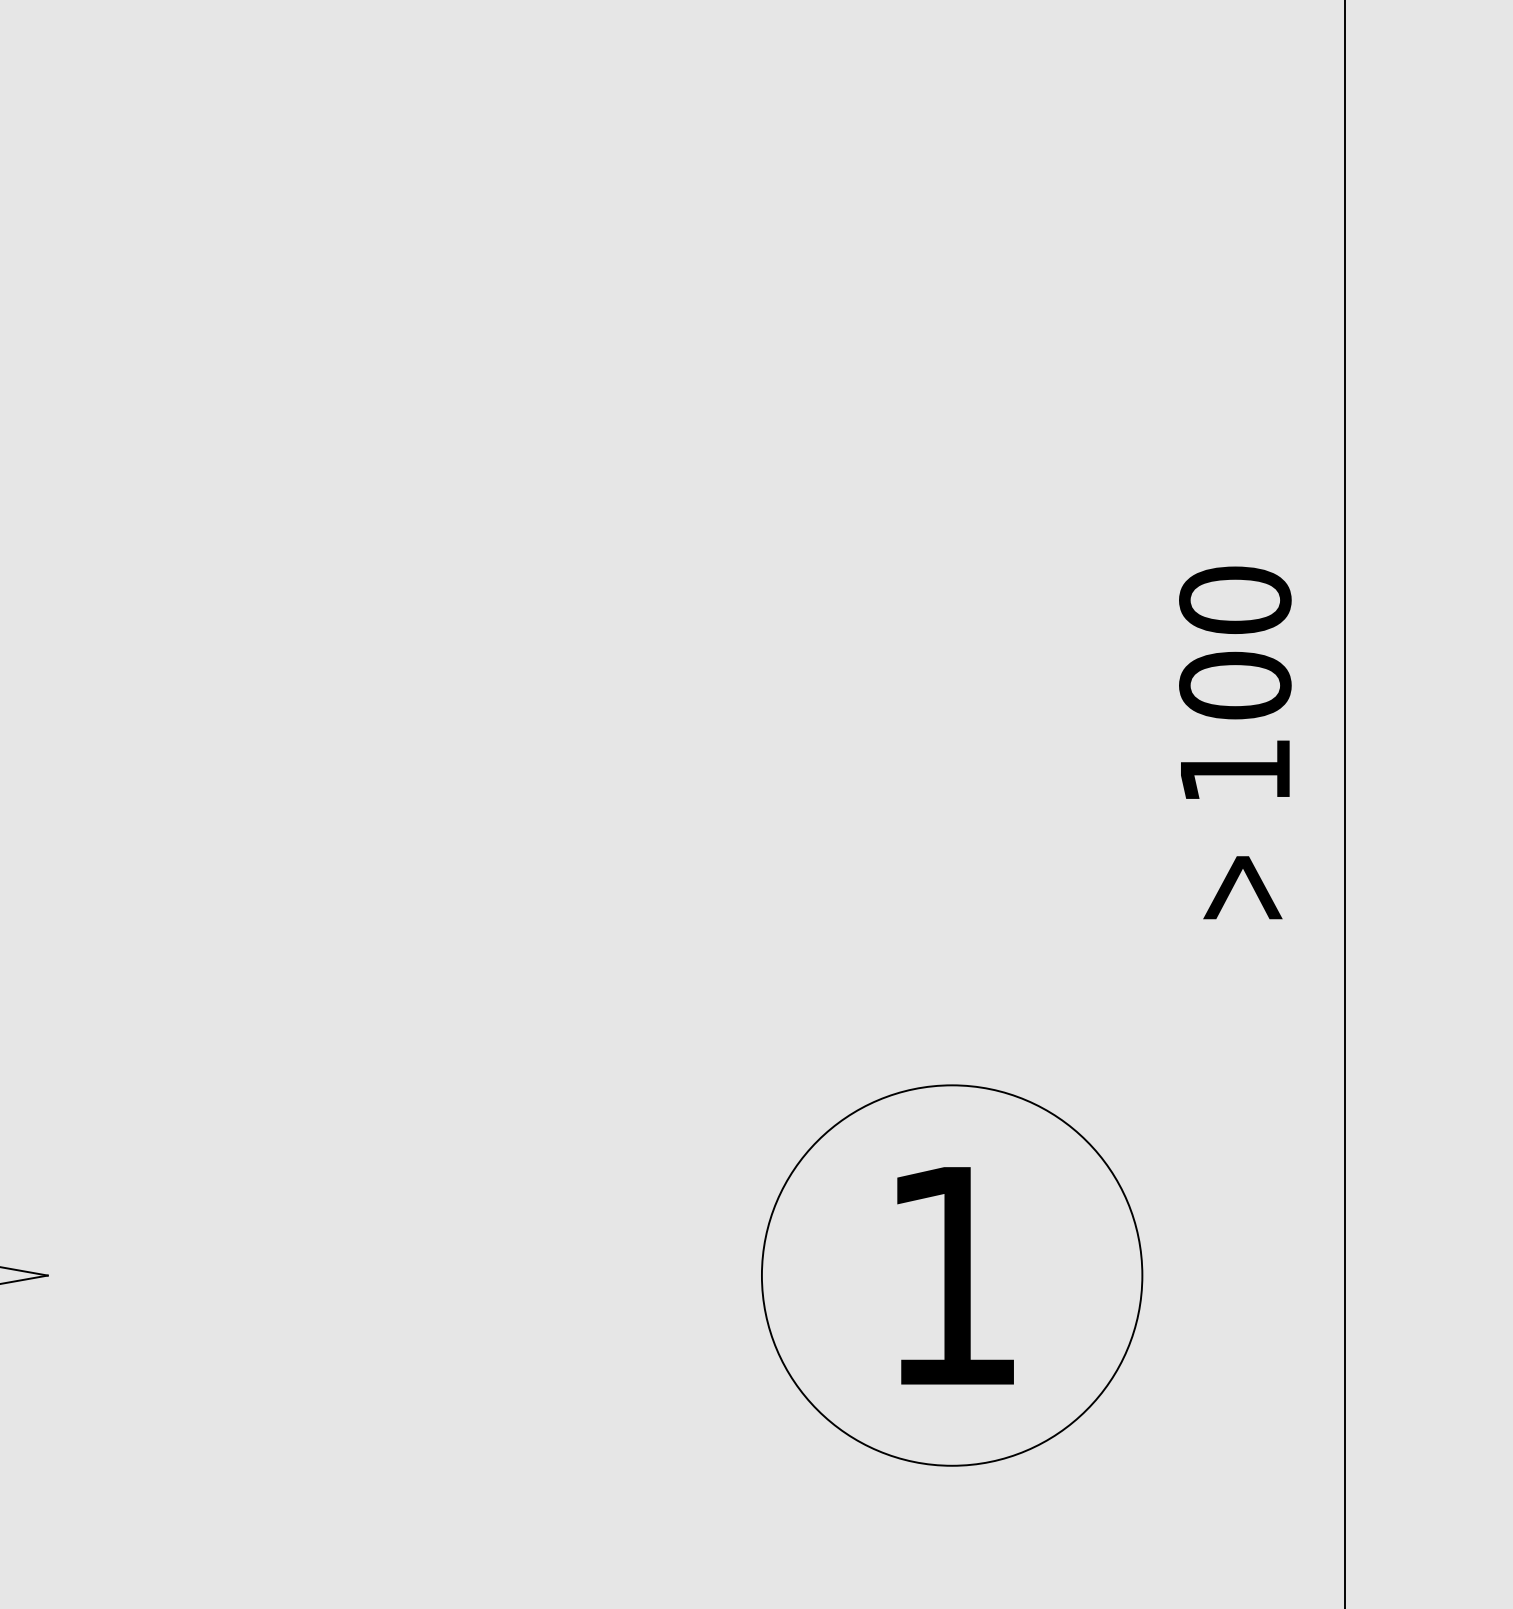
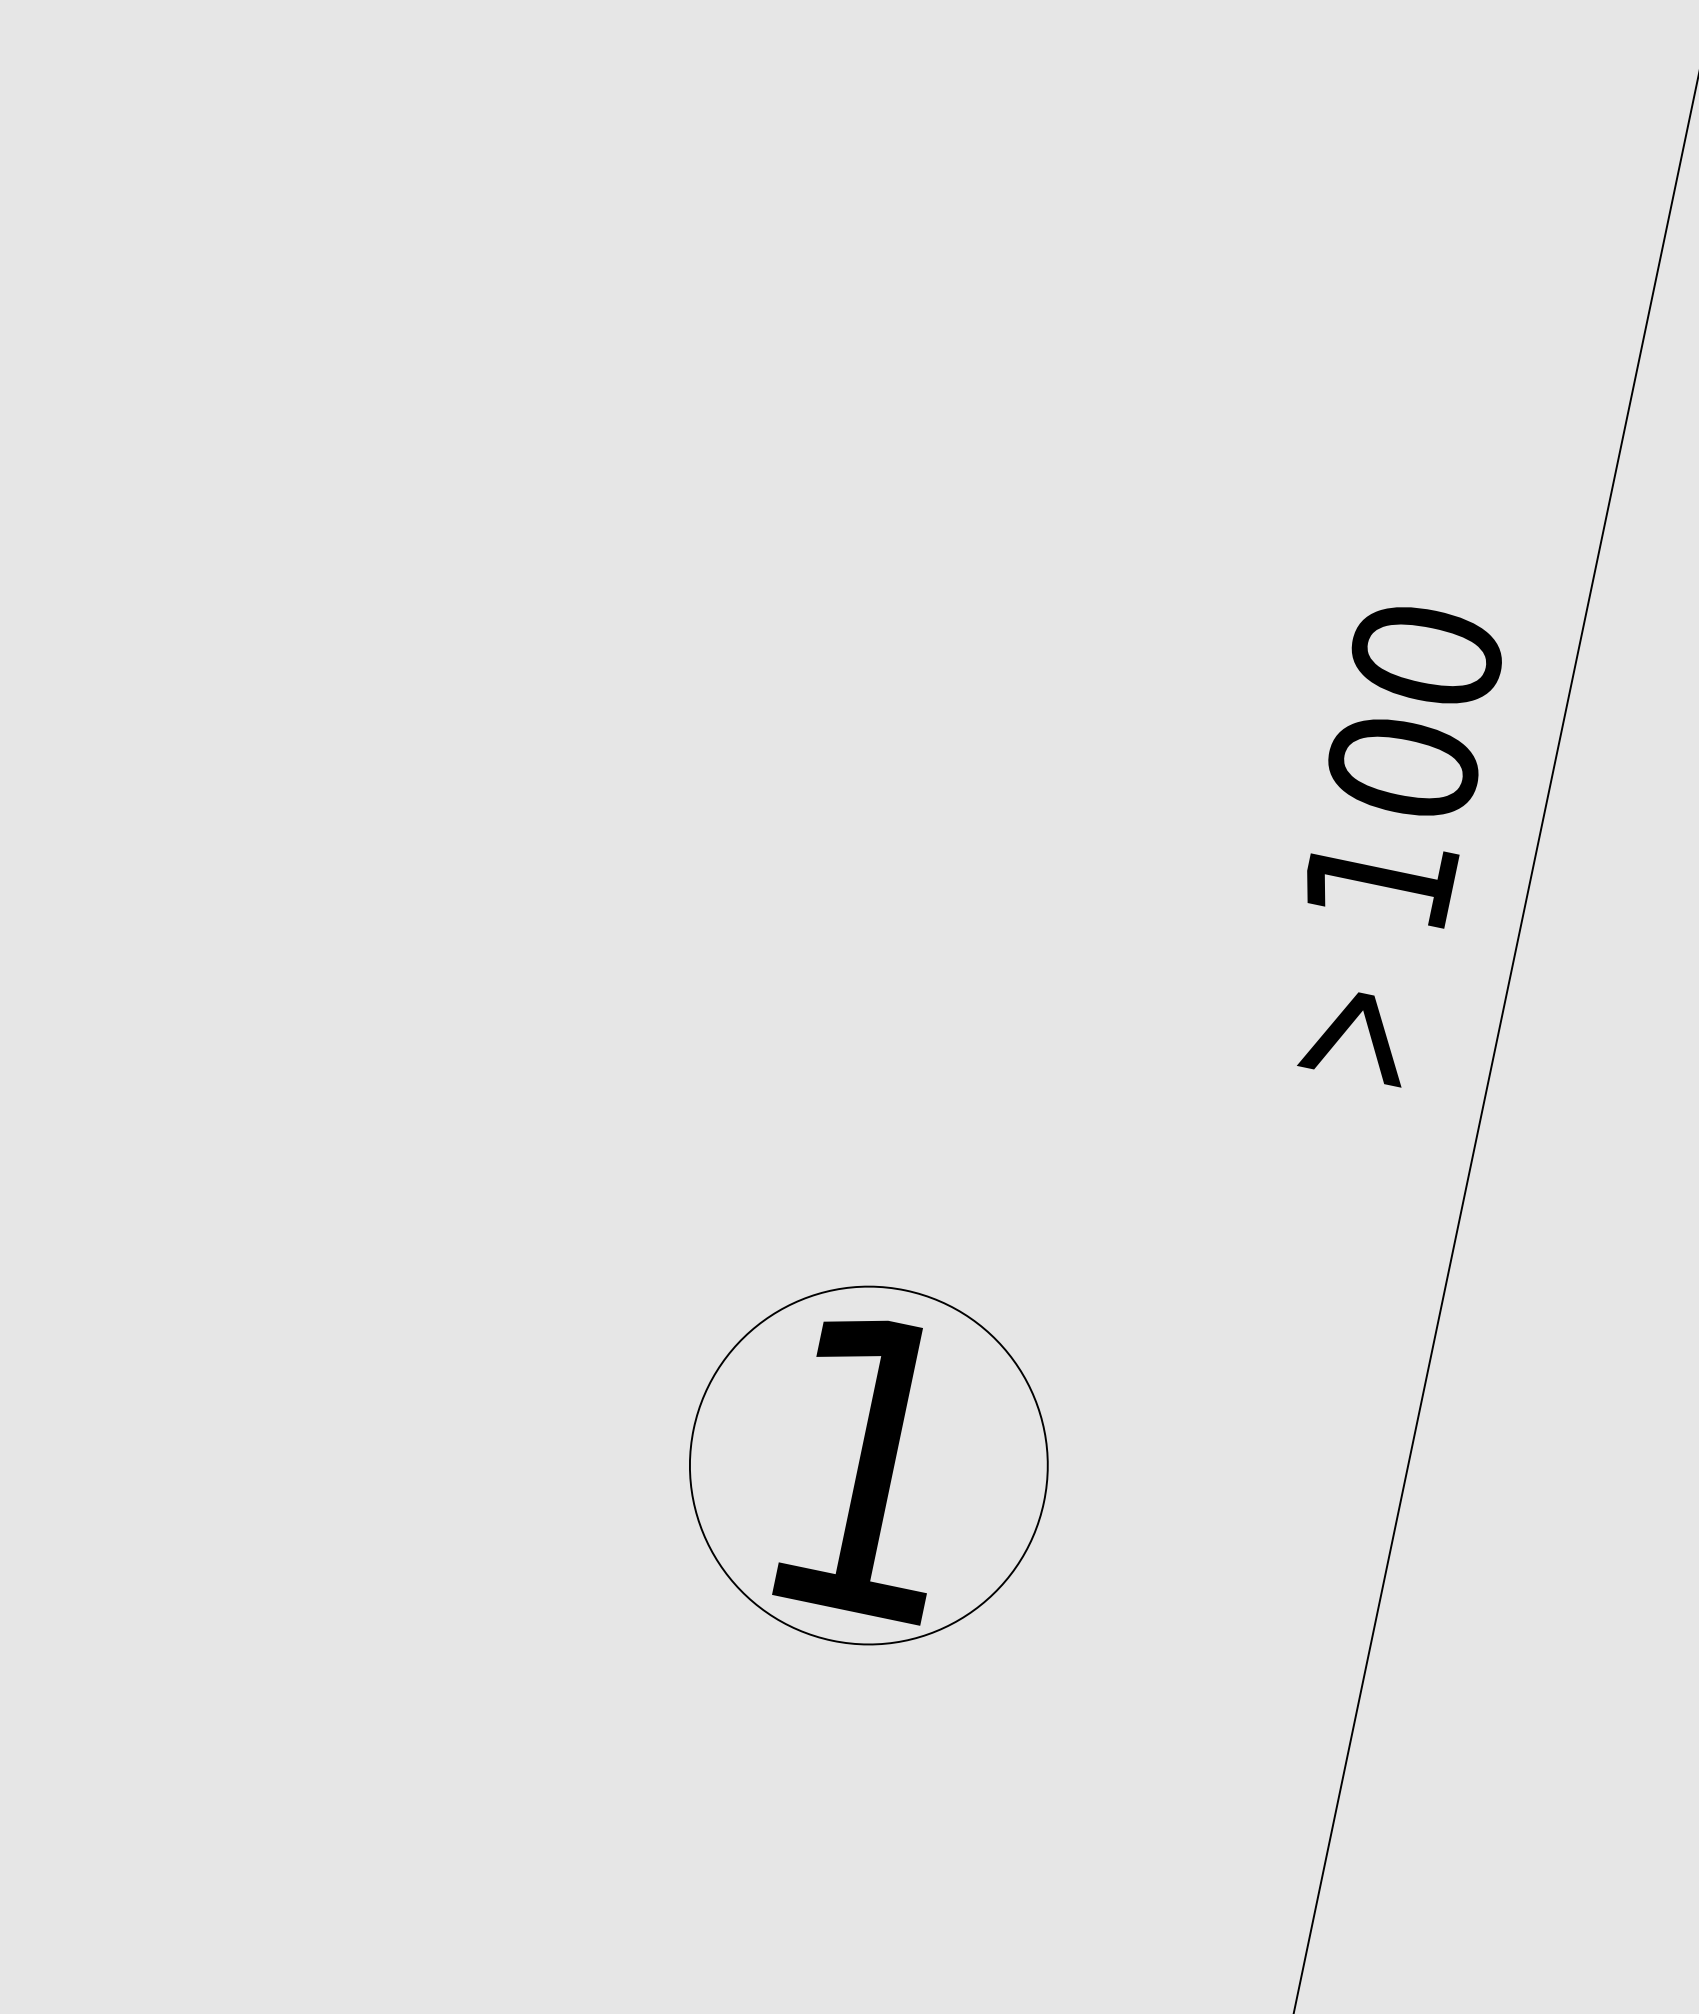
circle: (951, 1275) -> (868, 1465), size x0.7

